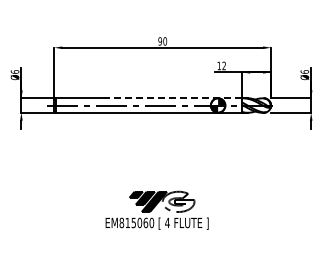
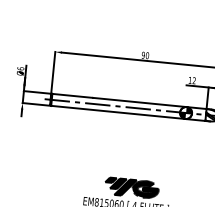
line: (173, 98) -> (149, 103), dashed -> solid
fill: (178, 201) -> (145, 189), added

